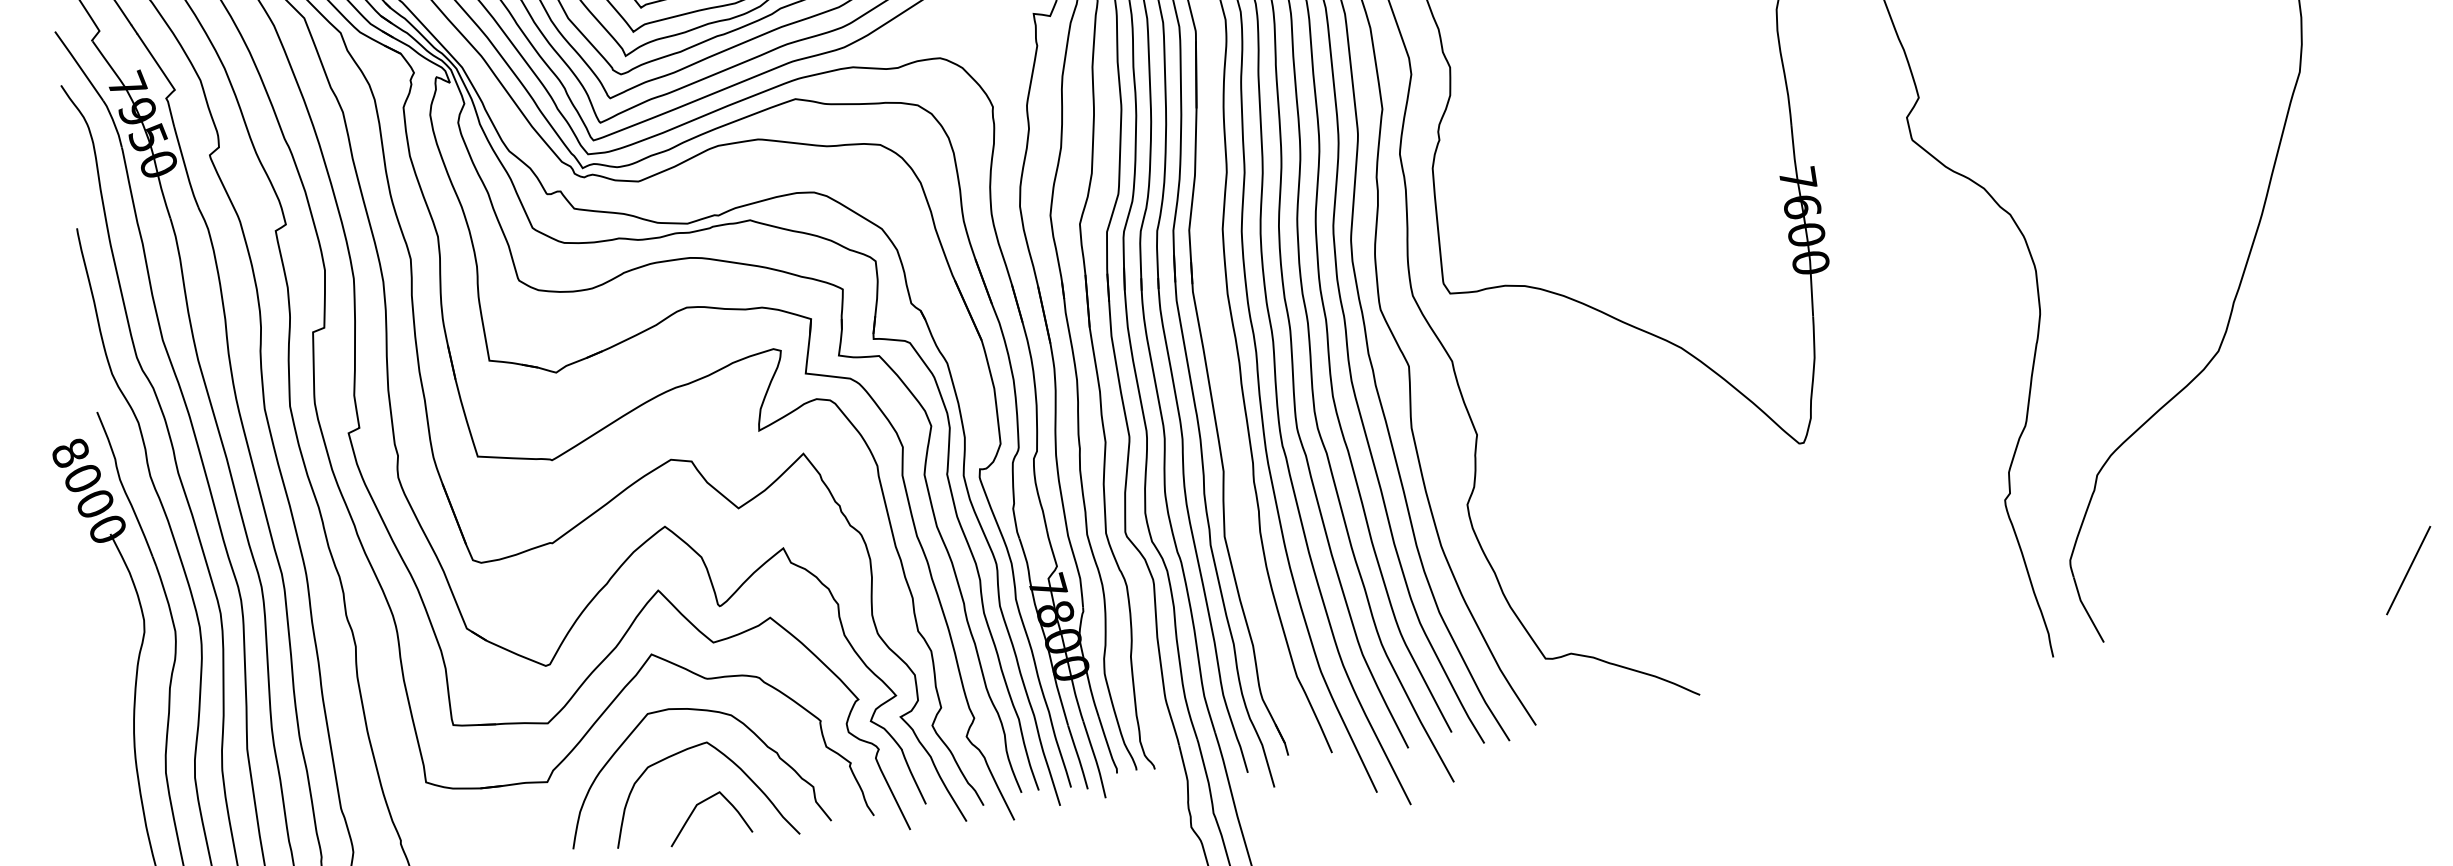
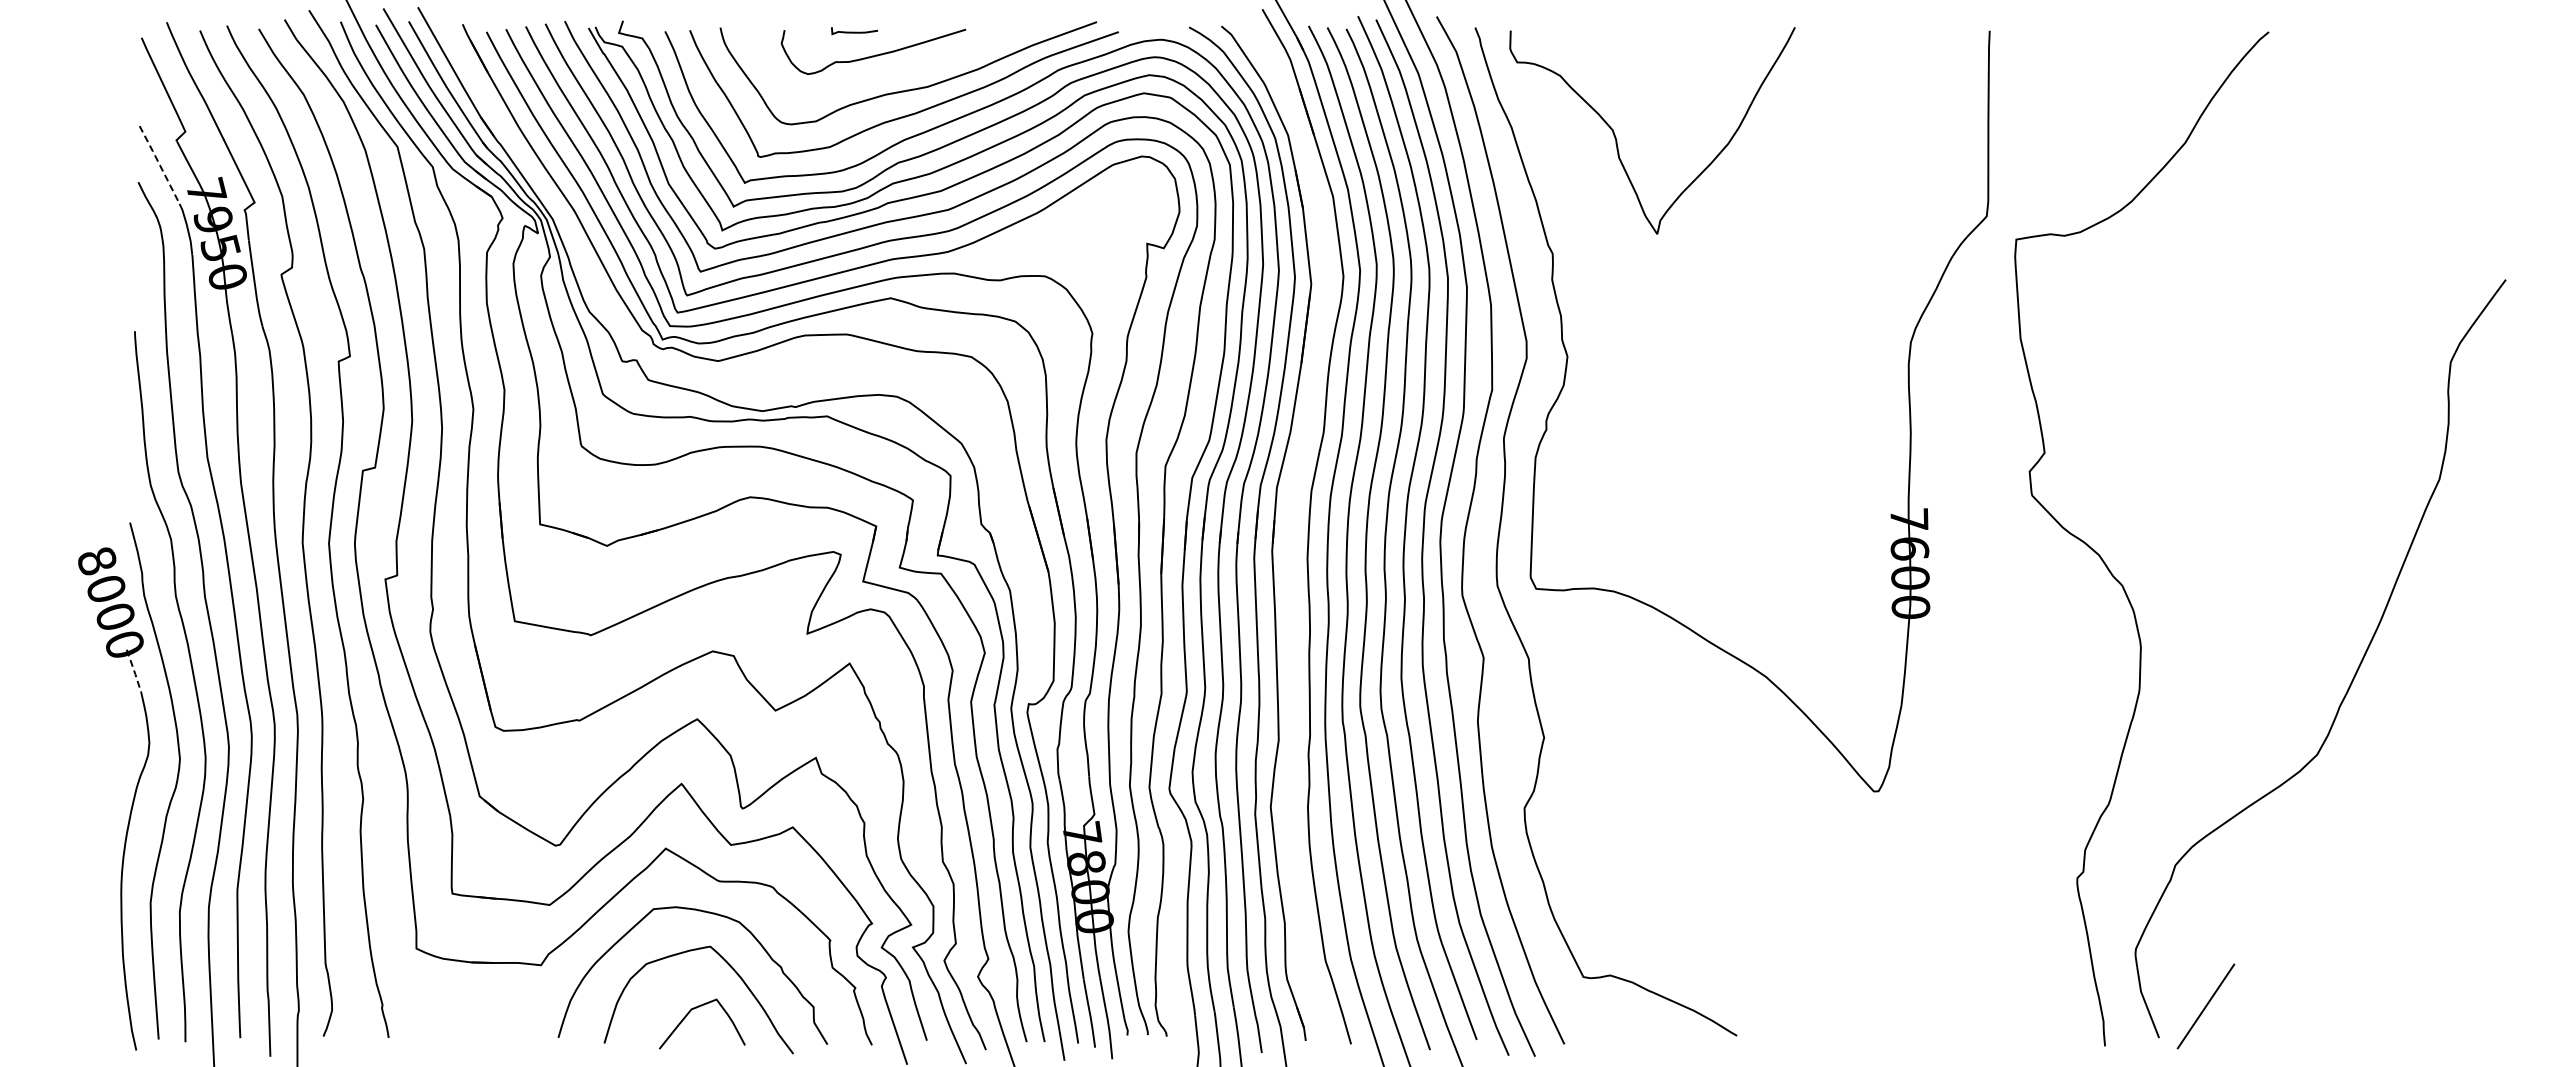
line: (79, 66) -> (159, 165), solid -> dashed
line: (121, 556) -> (135, 674), solid -> dashed
line: (2408, 570) -> (2205, 1006), moved

